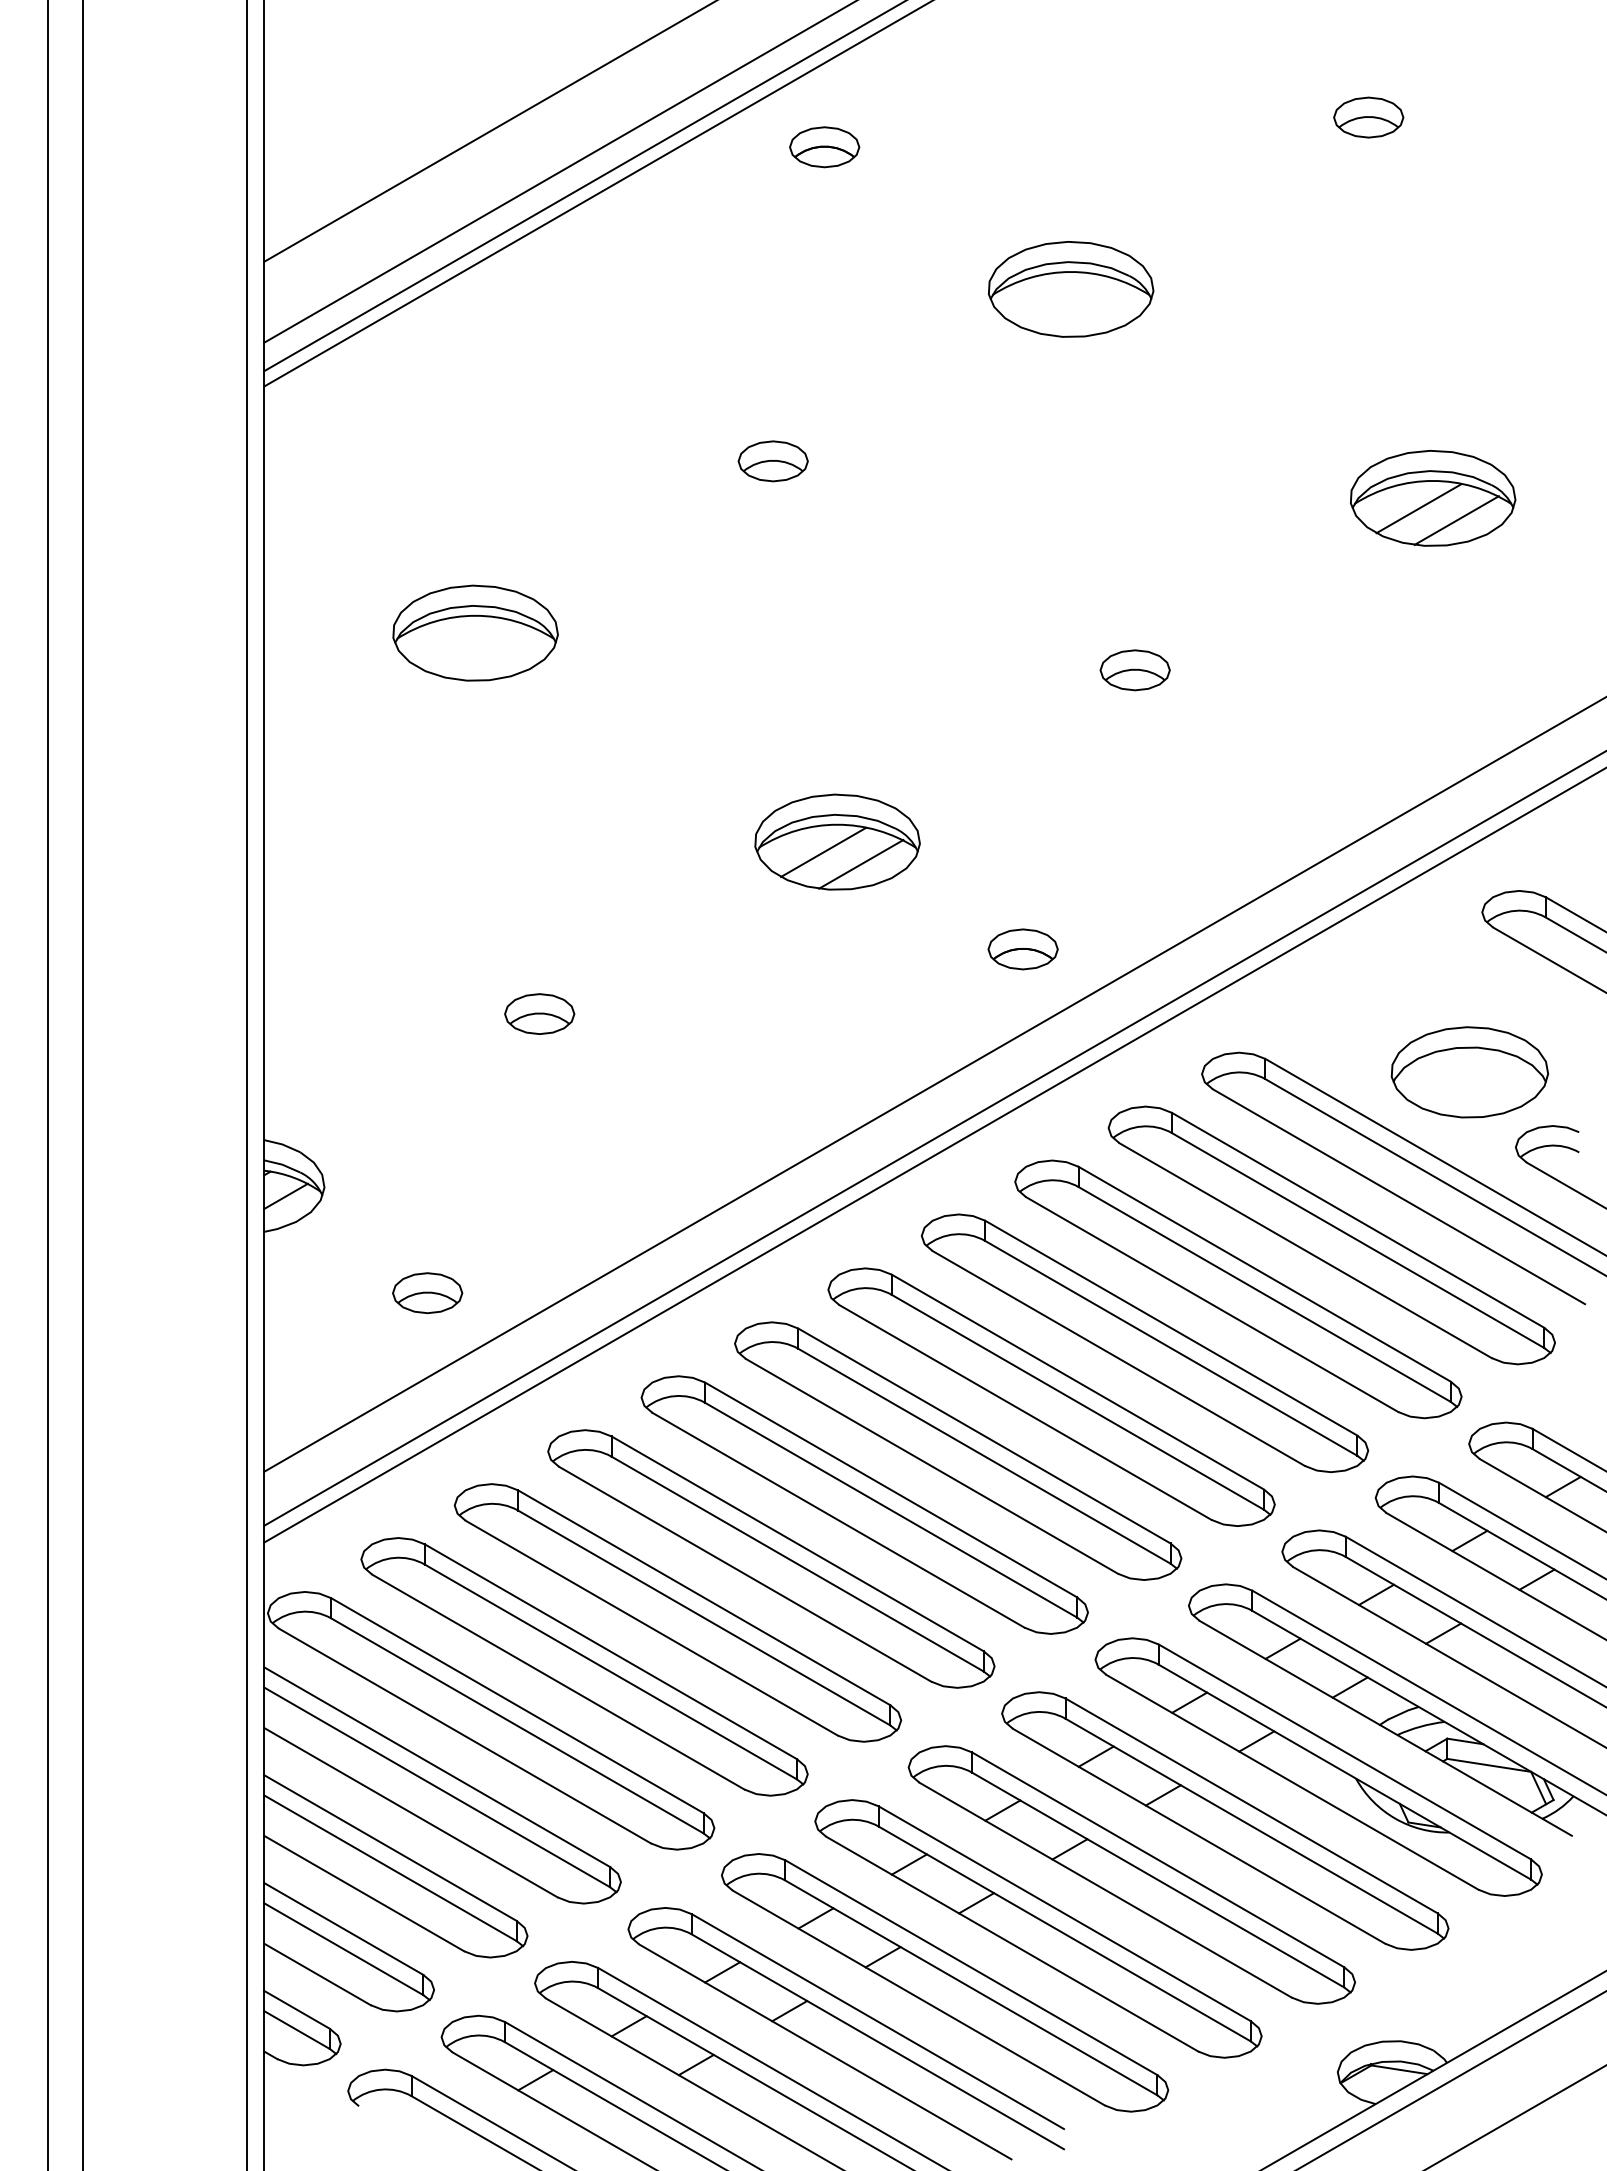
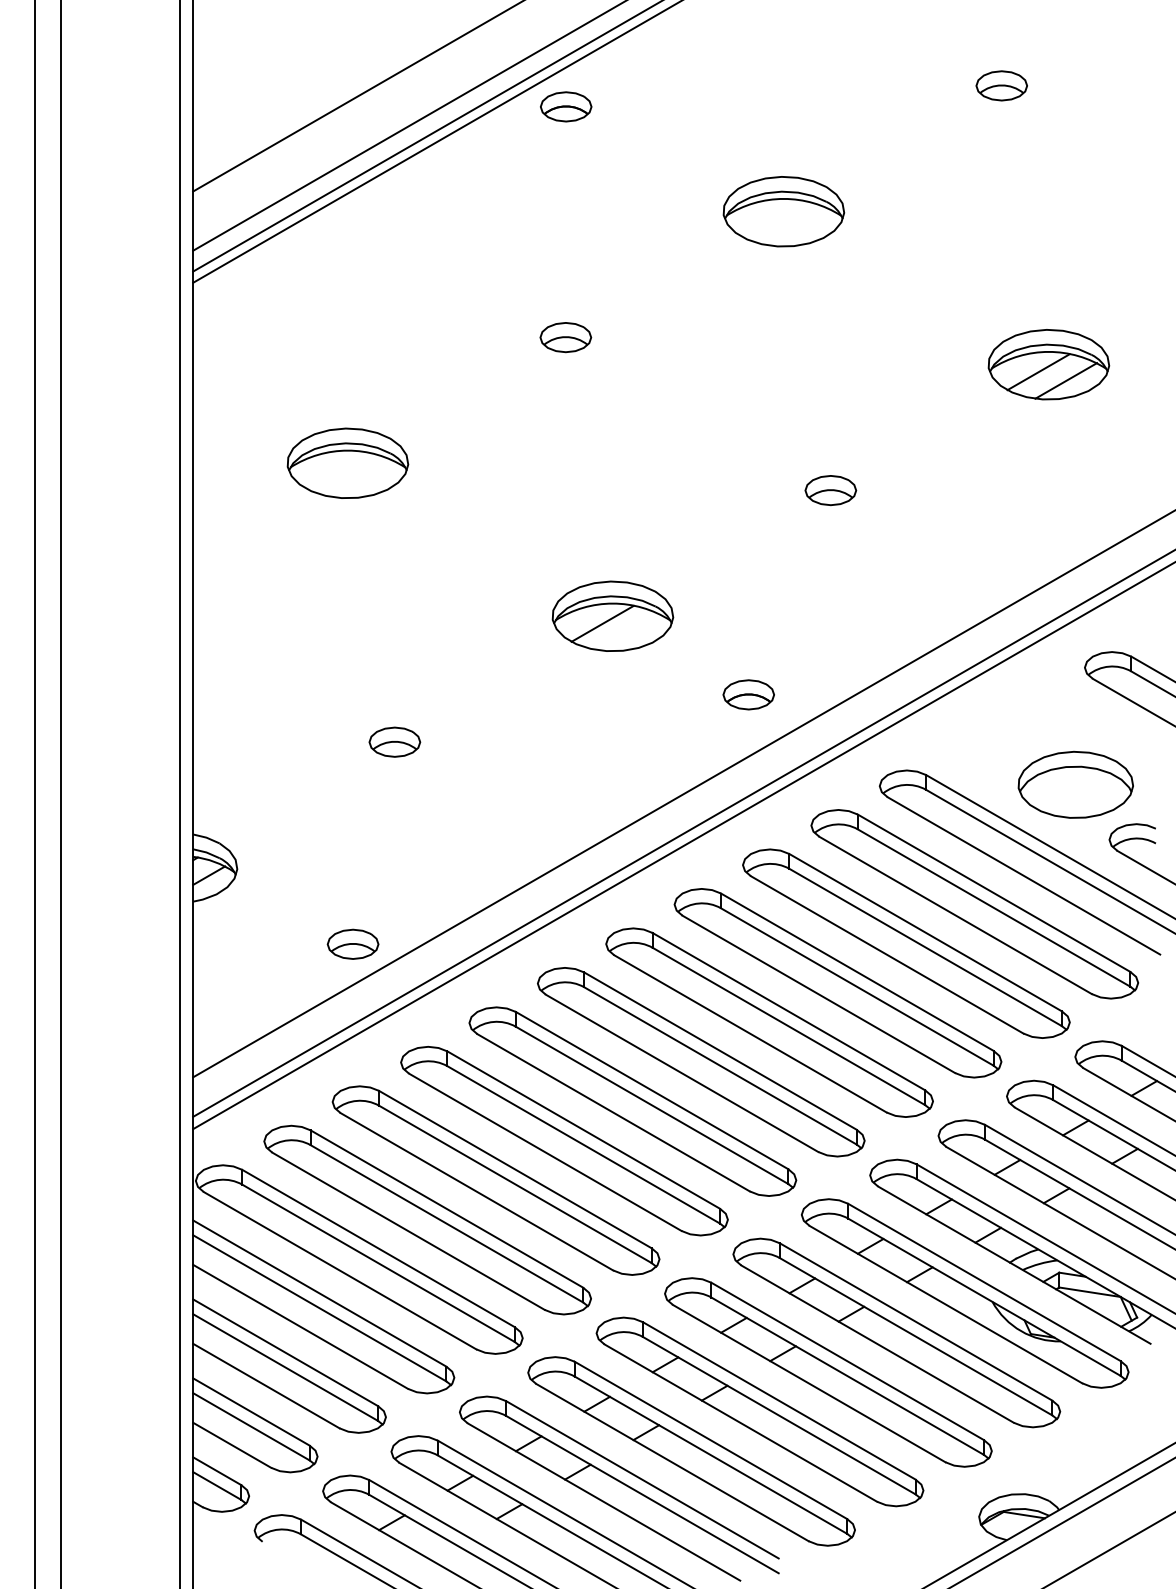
part: (824, 147) -> (566, 107), moved
line: (861, 864) -> (630, 632), removed
part: (427, 1293) -> (352, 944), moved

